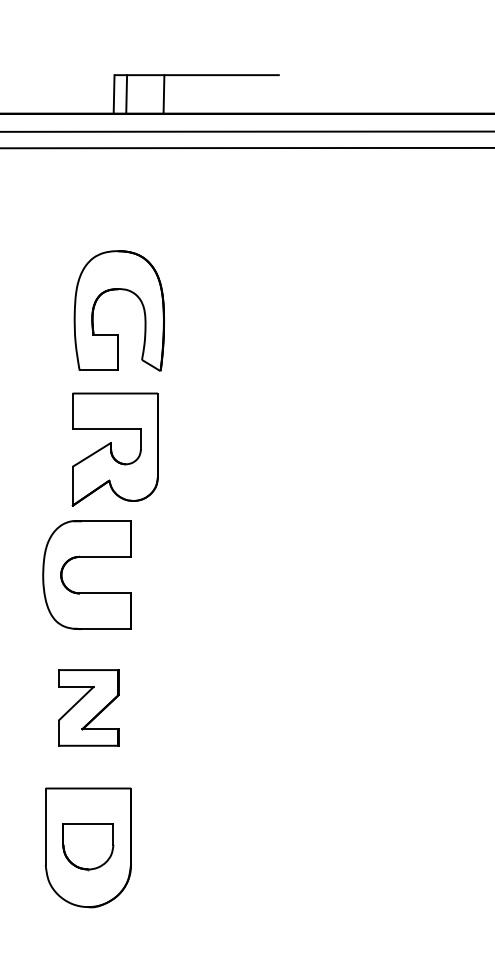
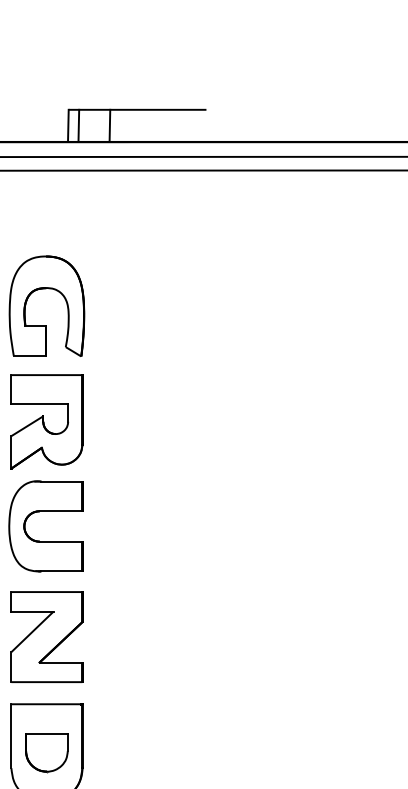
part: (118, 290) -> (46, 289), moved
part: (114, 449) -> (46, 421), moved
part: (88, 707) -> (47, 636), size x1.43

